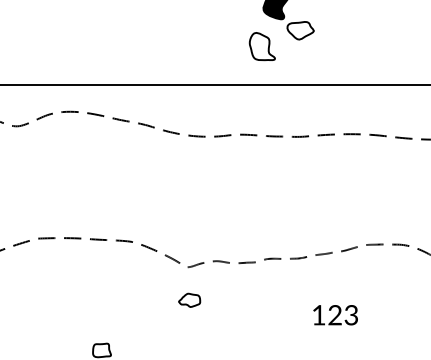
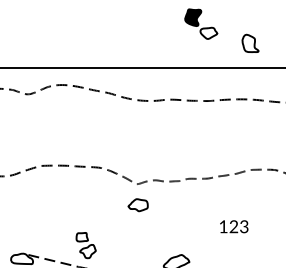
part: (262, 45) -> (250, 42), moved
part: (188, 300) -> (137, 205), size x1.43
text: (336, 314) -> (234, 226), moved

